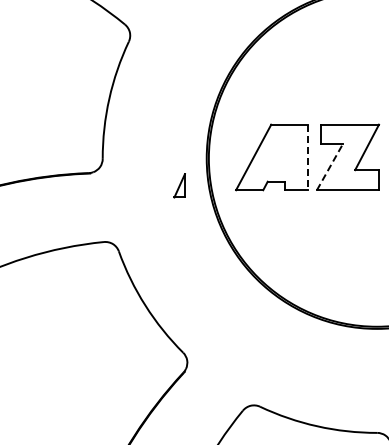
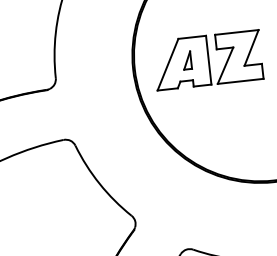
line: (308, 157) -> (208, 60), dashed -> solid
line: (330, 166) -> (225, 65), dashed -> solid
part: (179, 185) -> (186, 60), moved

